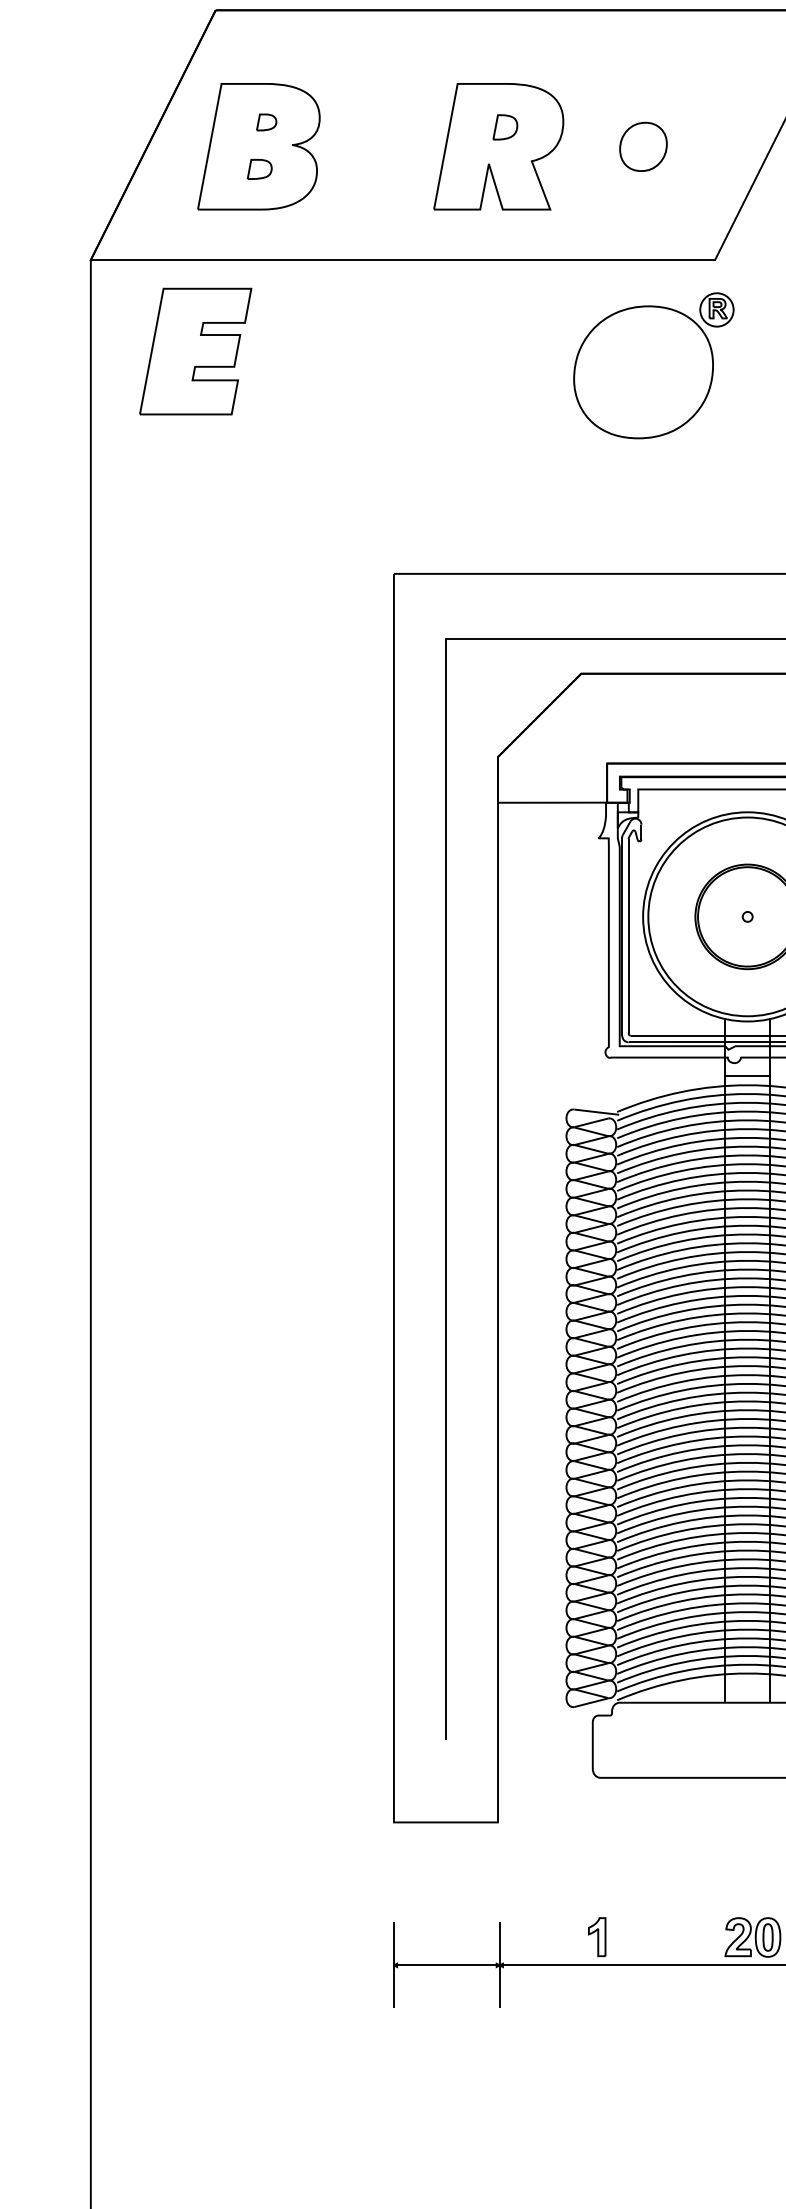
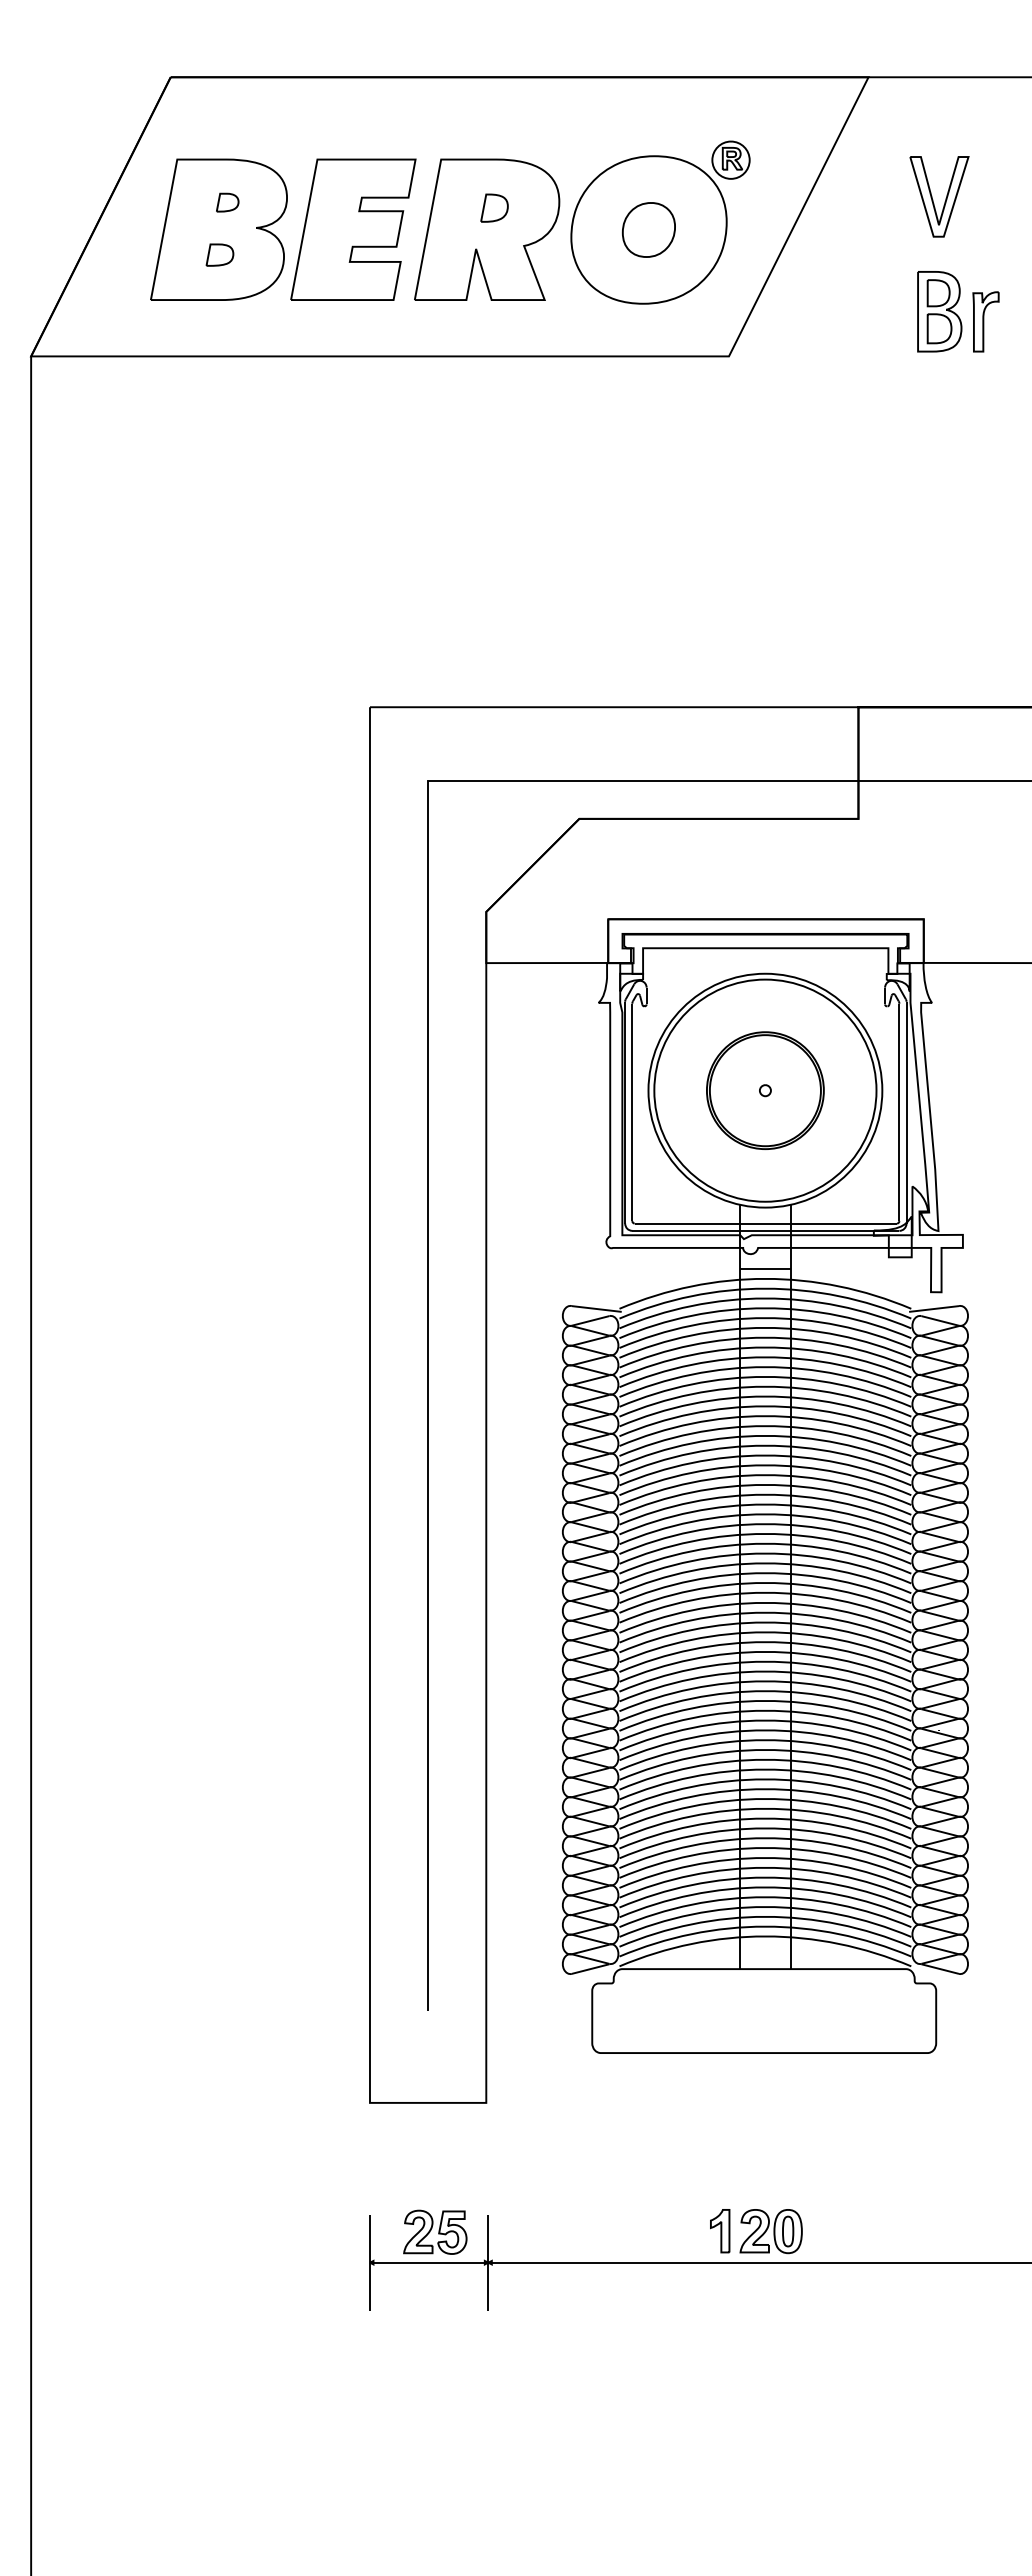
part: (195, 351) -> (353, 229), moved
part: (653, 365) -> (660, 222), moved
part: (452, 1937) -> (435, 2231), added
part: (597, 1937) -> (720, 2231), moved

